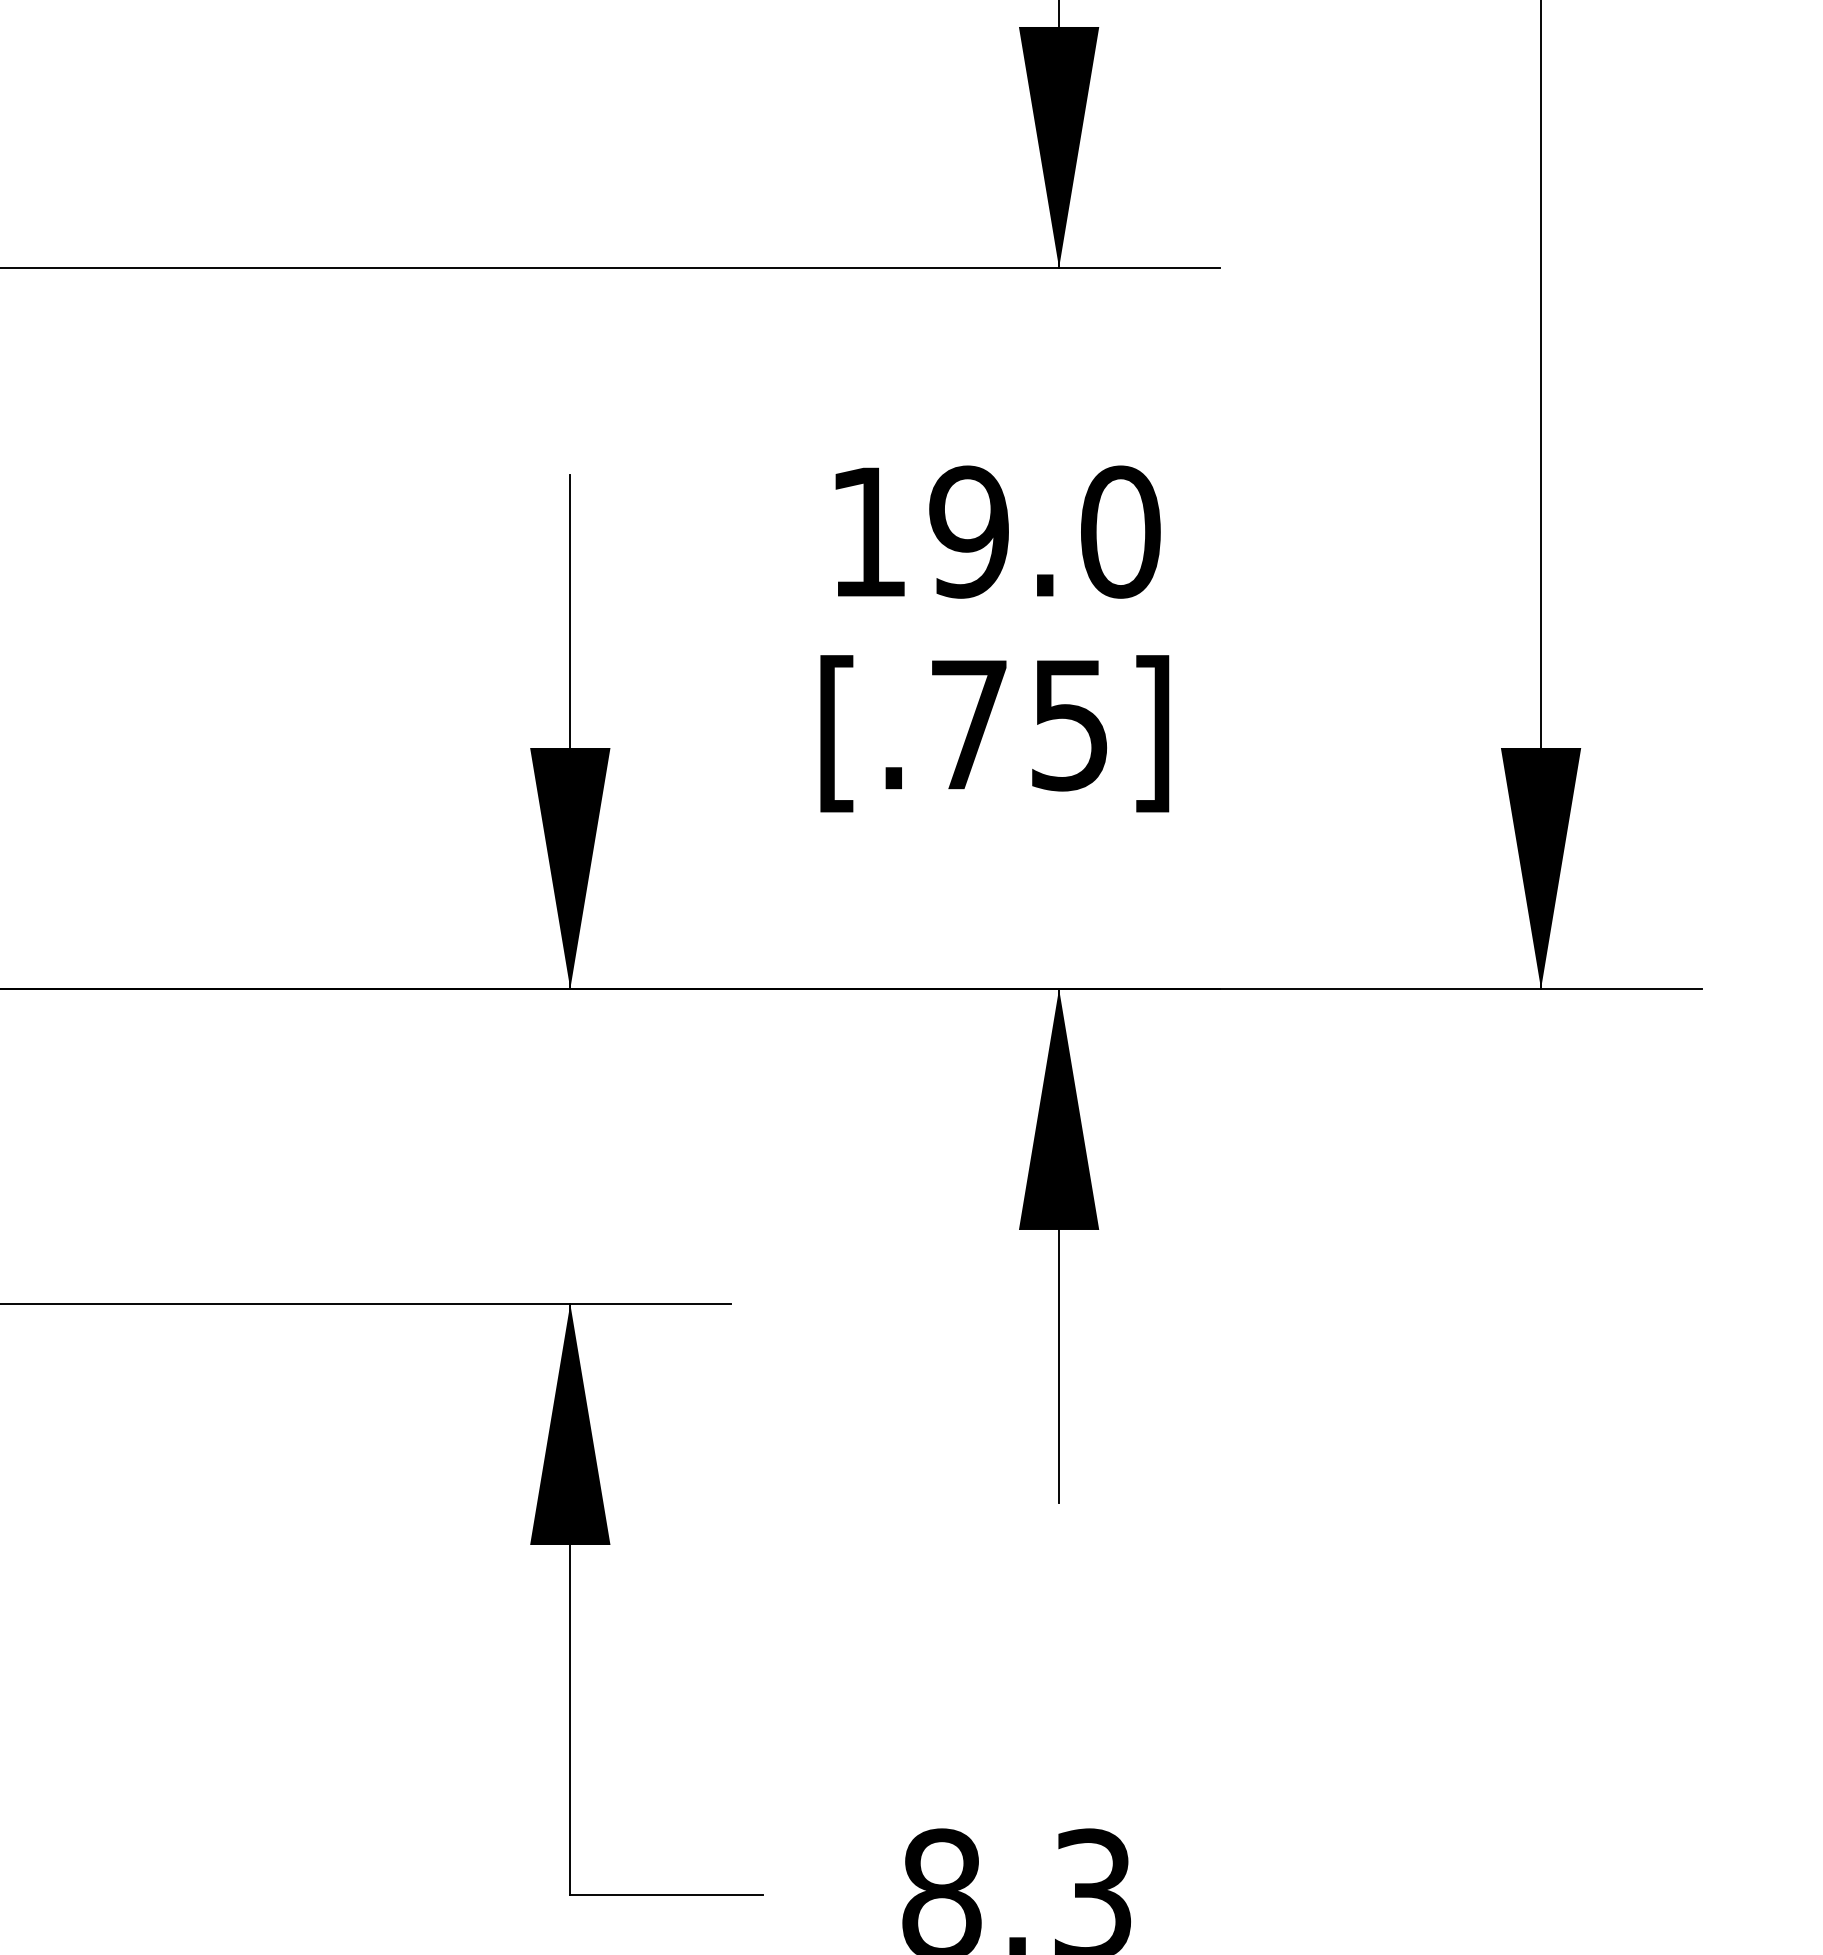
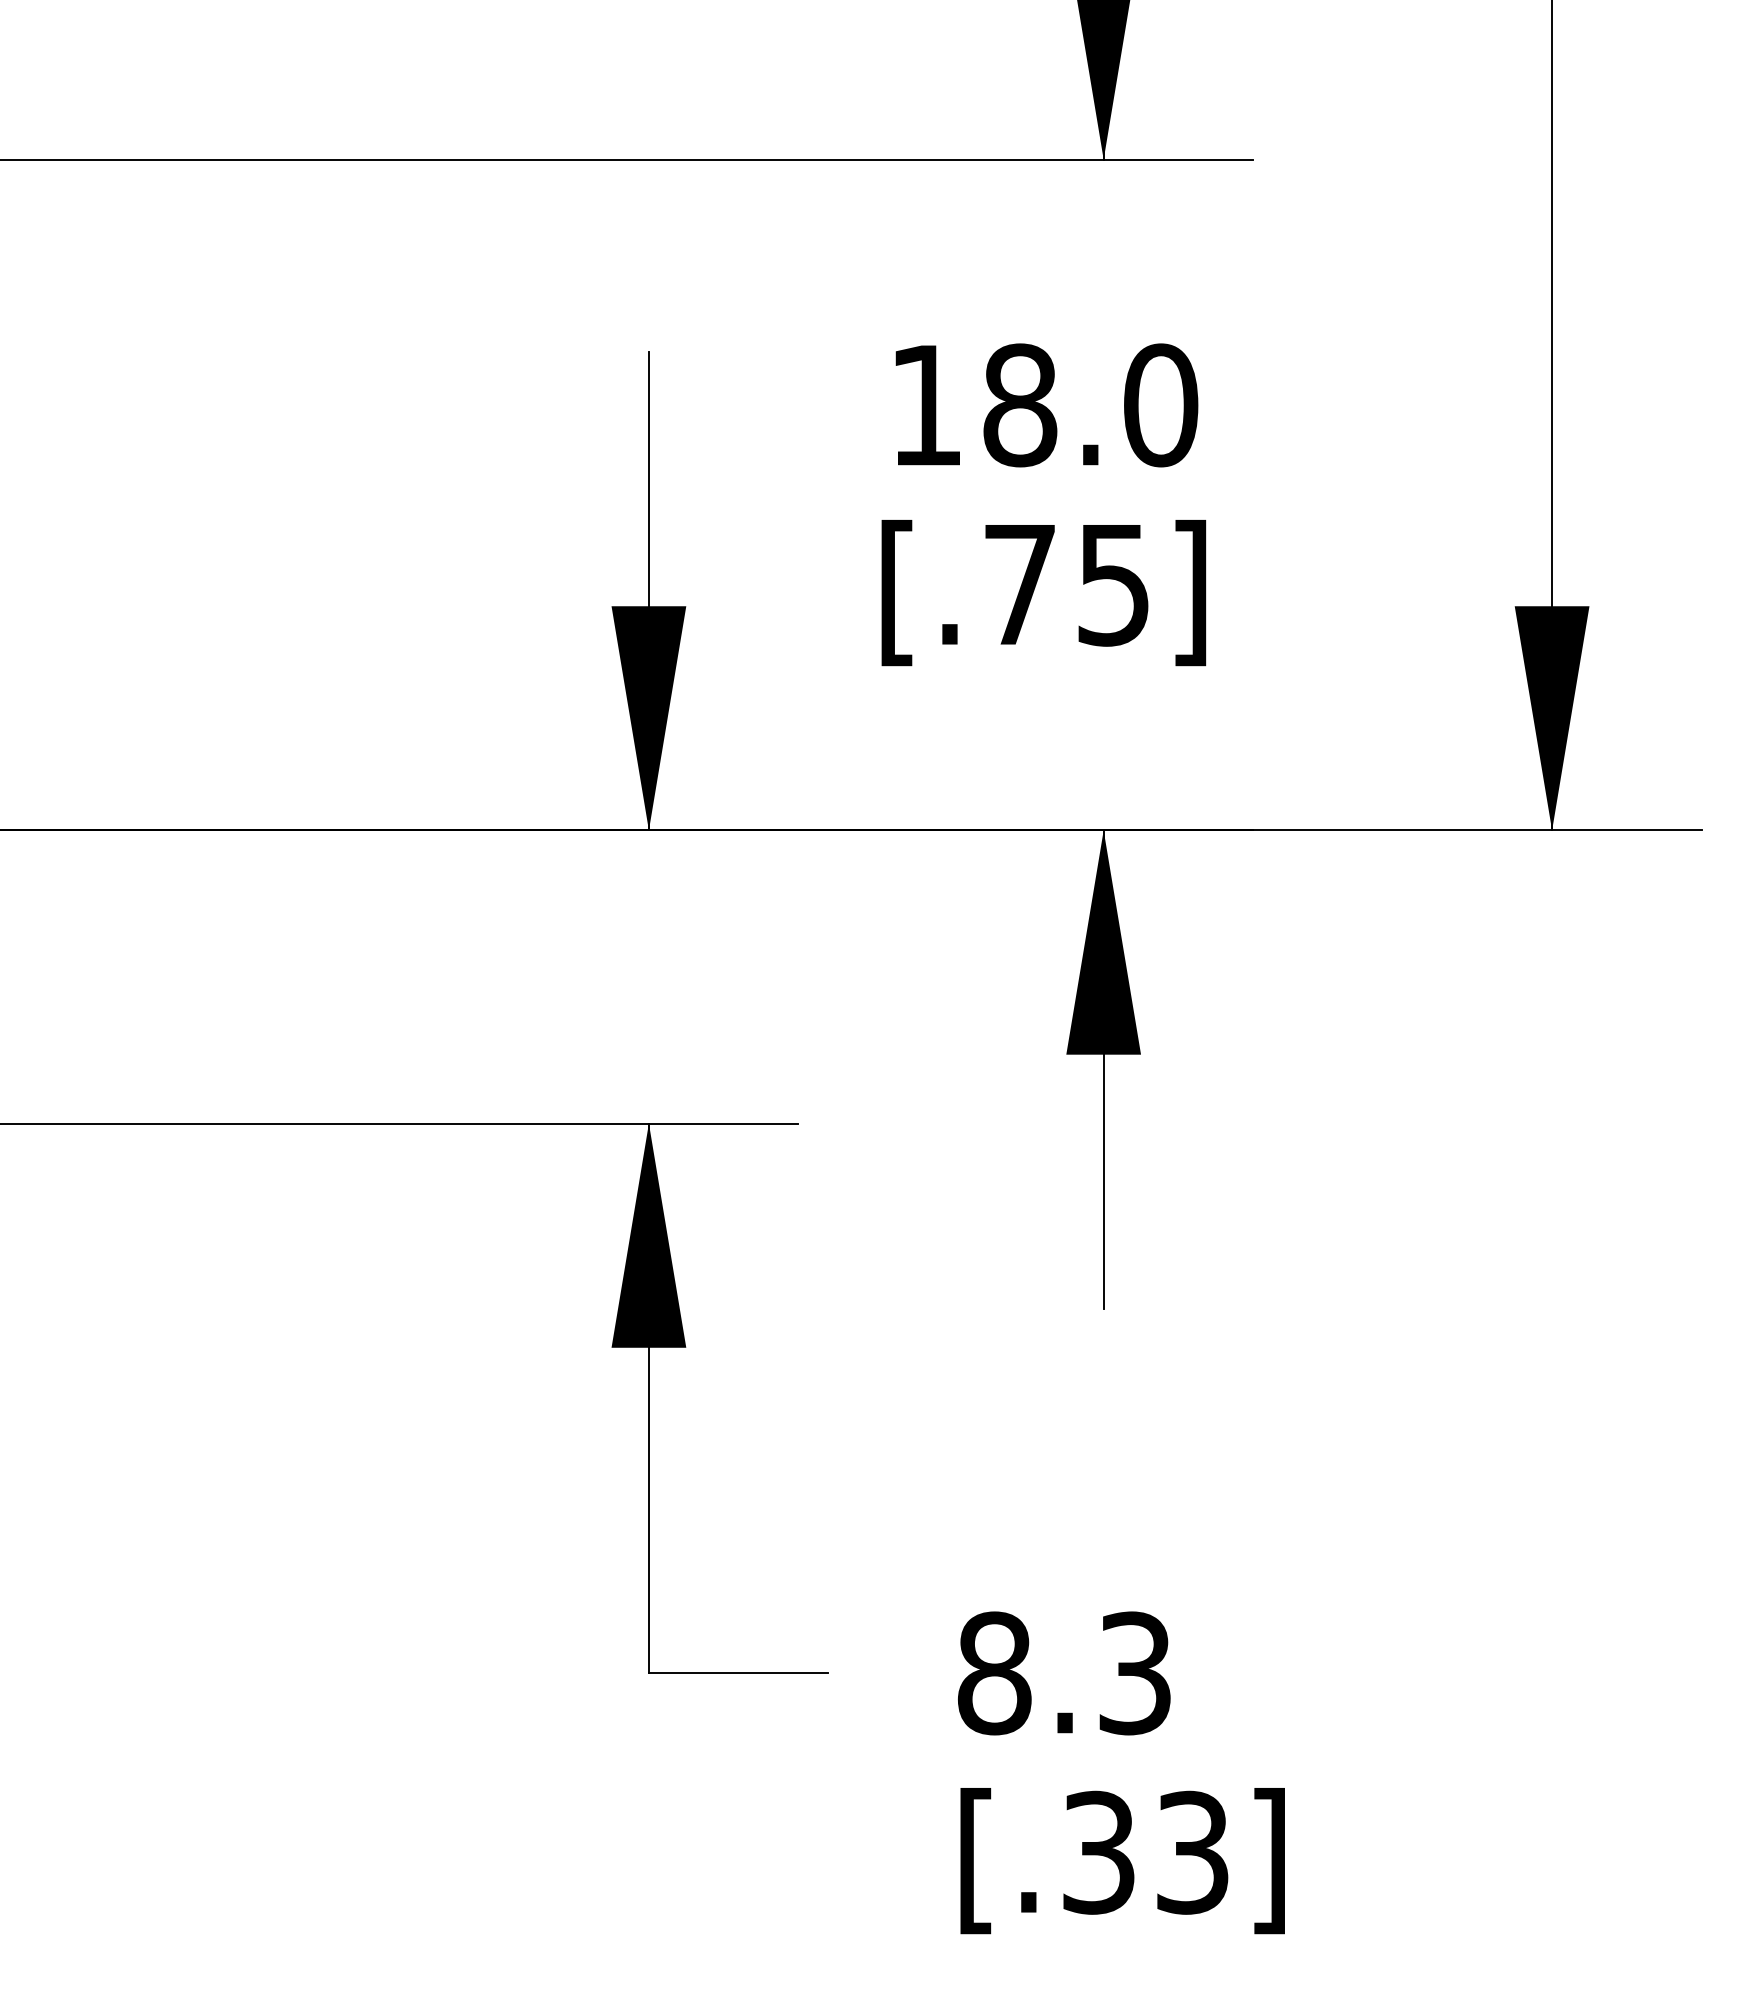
text: (968, 532) -> (1019, 405), 19.0 -> 18.0

